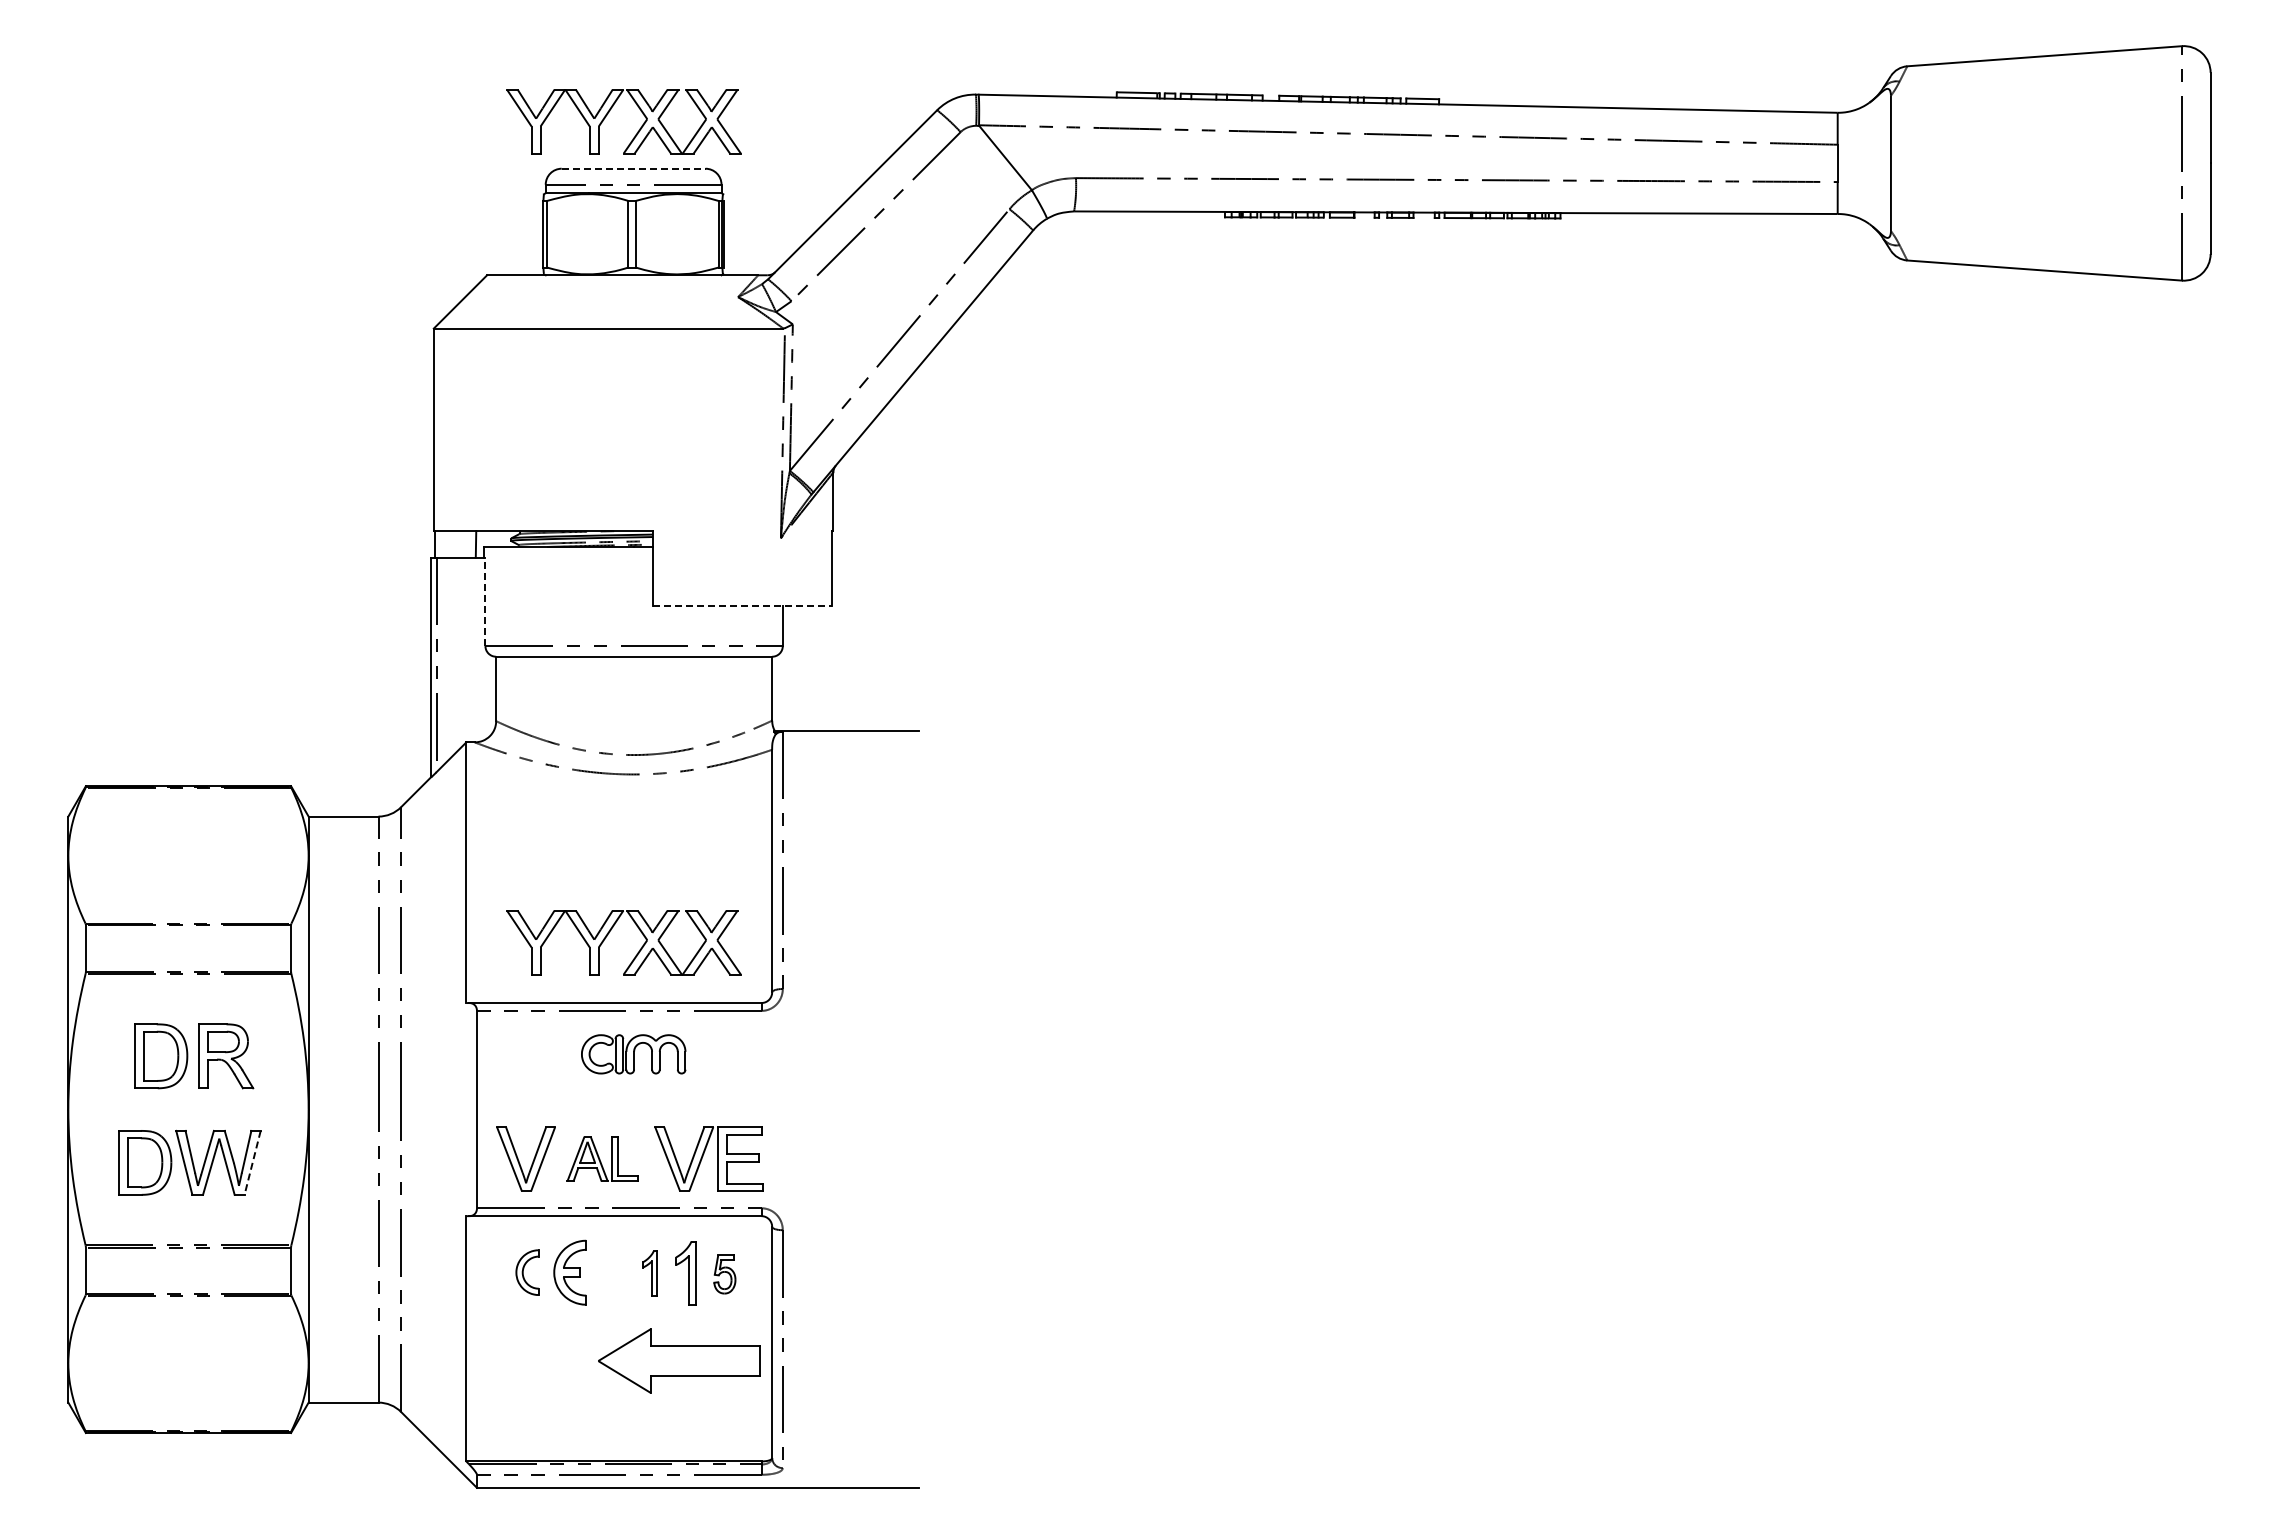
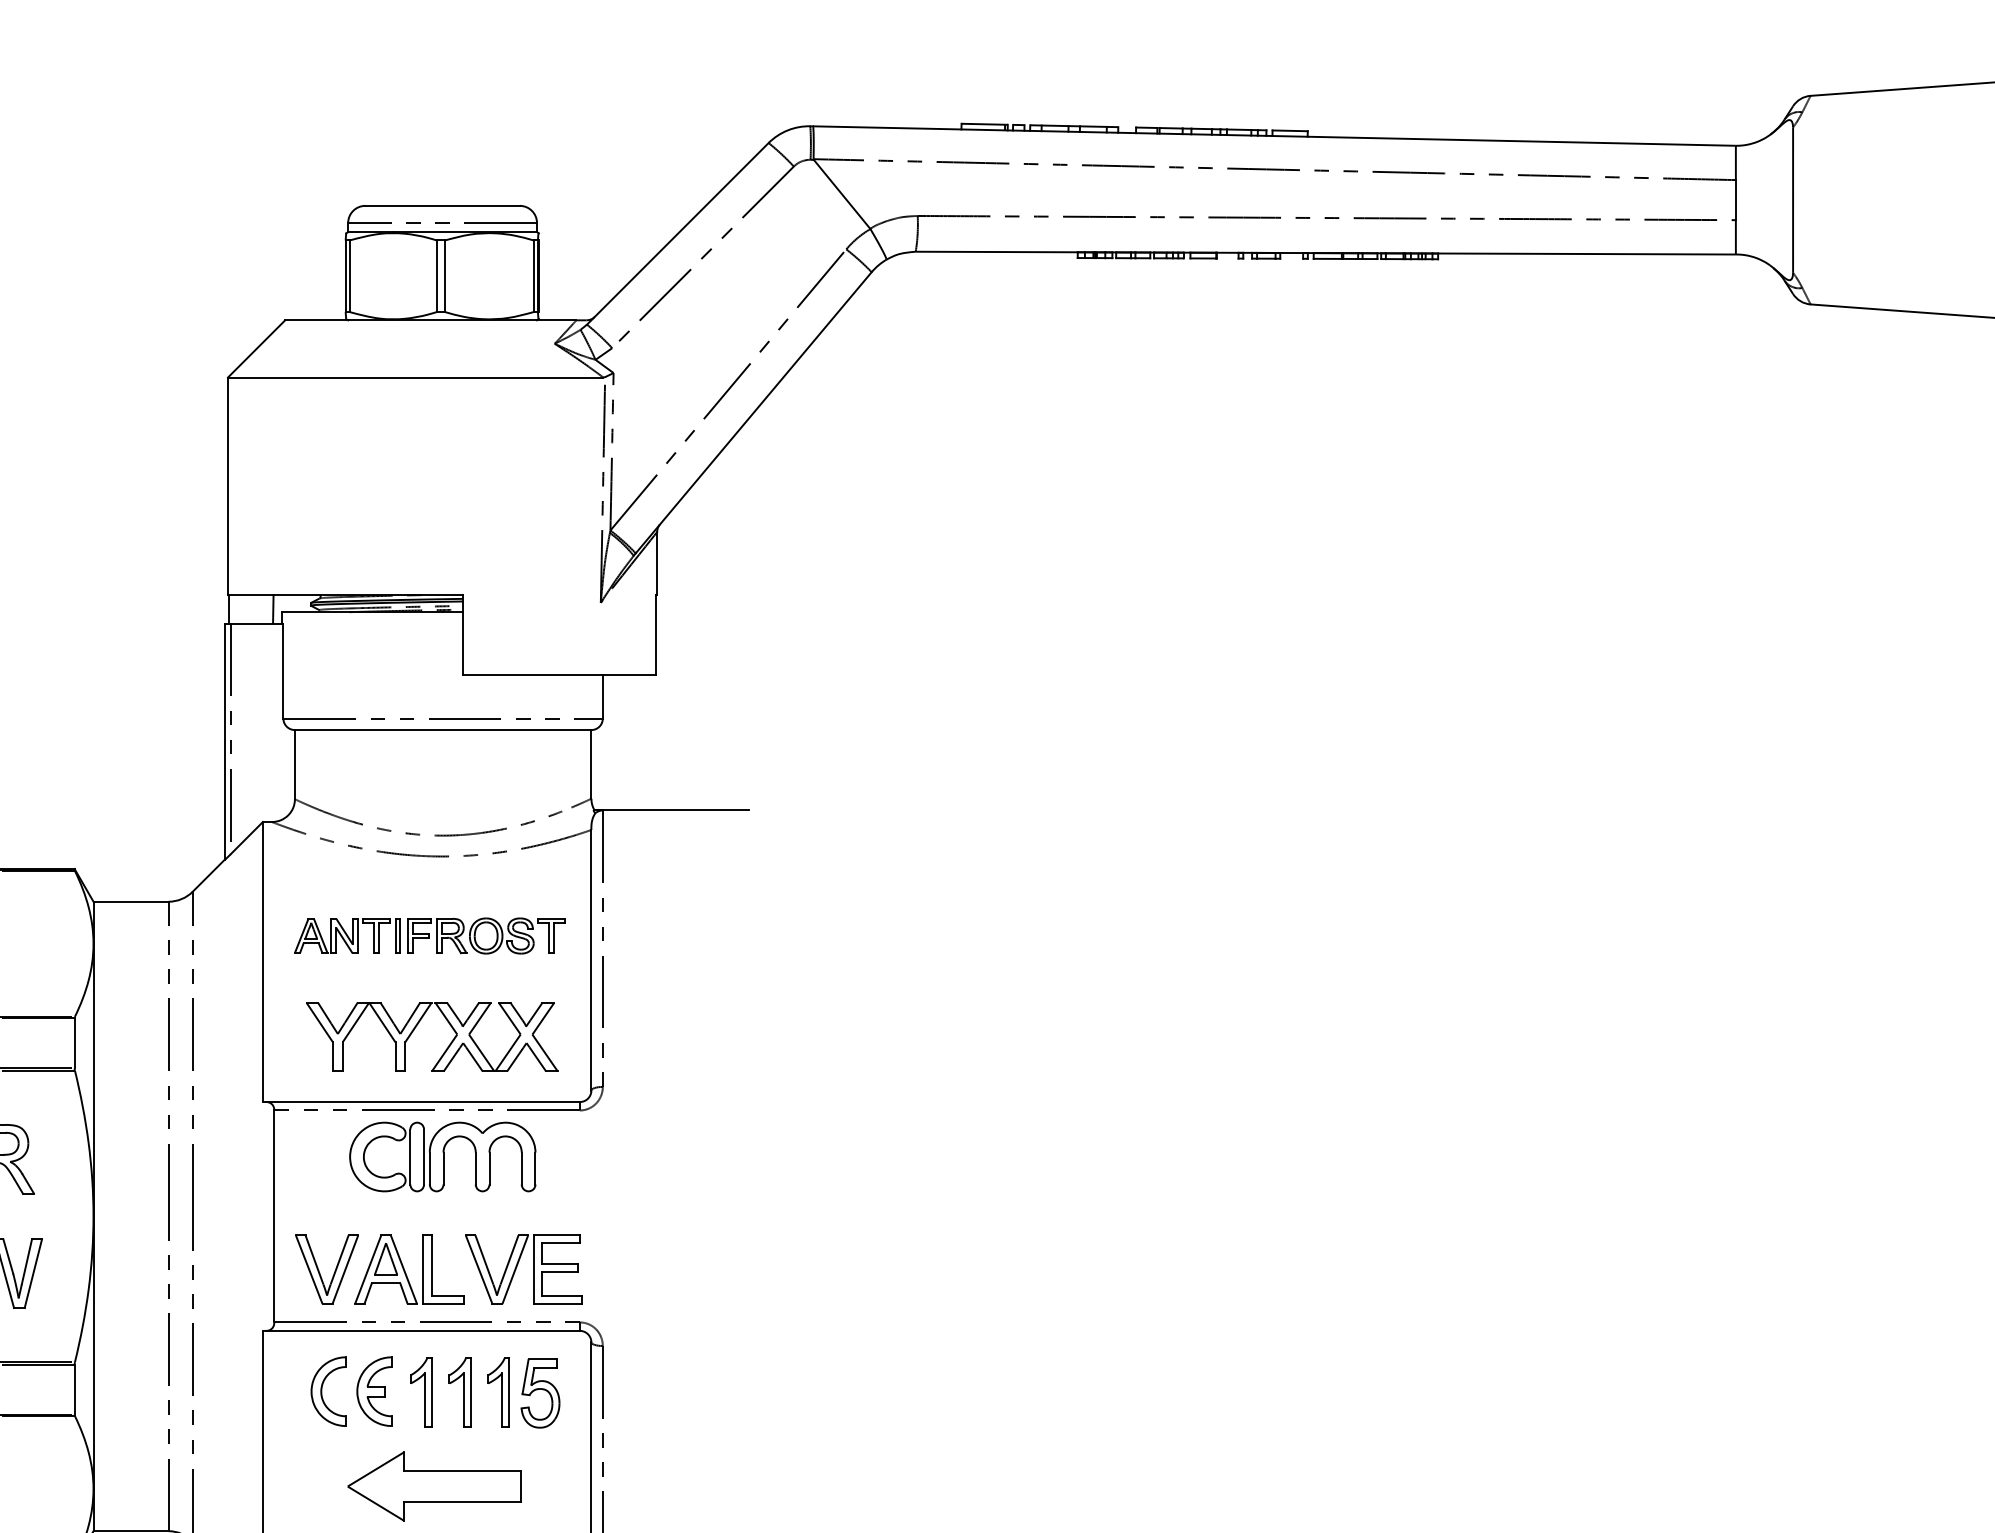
part: (609, 112) -> (416, 145), removed
line: (633, 168) -> (442, 205), dashed -> solid
line: (485, 601) -> (283, 670), dashed -> solid
line: (742, 605) -> (559, 675), dashed -> solid
part: (621, 848) -> (429, 936), added
part: (633, 1054) -> (442, 1157), size x1.67
part: (602, 1158) -> (409, 1268), size x1.43
line: (252, 1162) -> (33, 1273), dashed -> solid
part: (527, 1272) -> (328, 1391), size x1.43
part: (613, 1273) -> (420, 1392), added
part: (649, 1273) -> (459, 1392), size x1.43
part: (724, 1274) -> (540, 1393), size x1.67
part: (679, 1360) -> (434, 1485), moved

